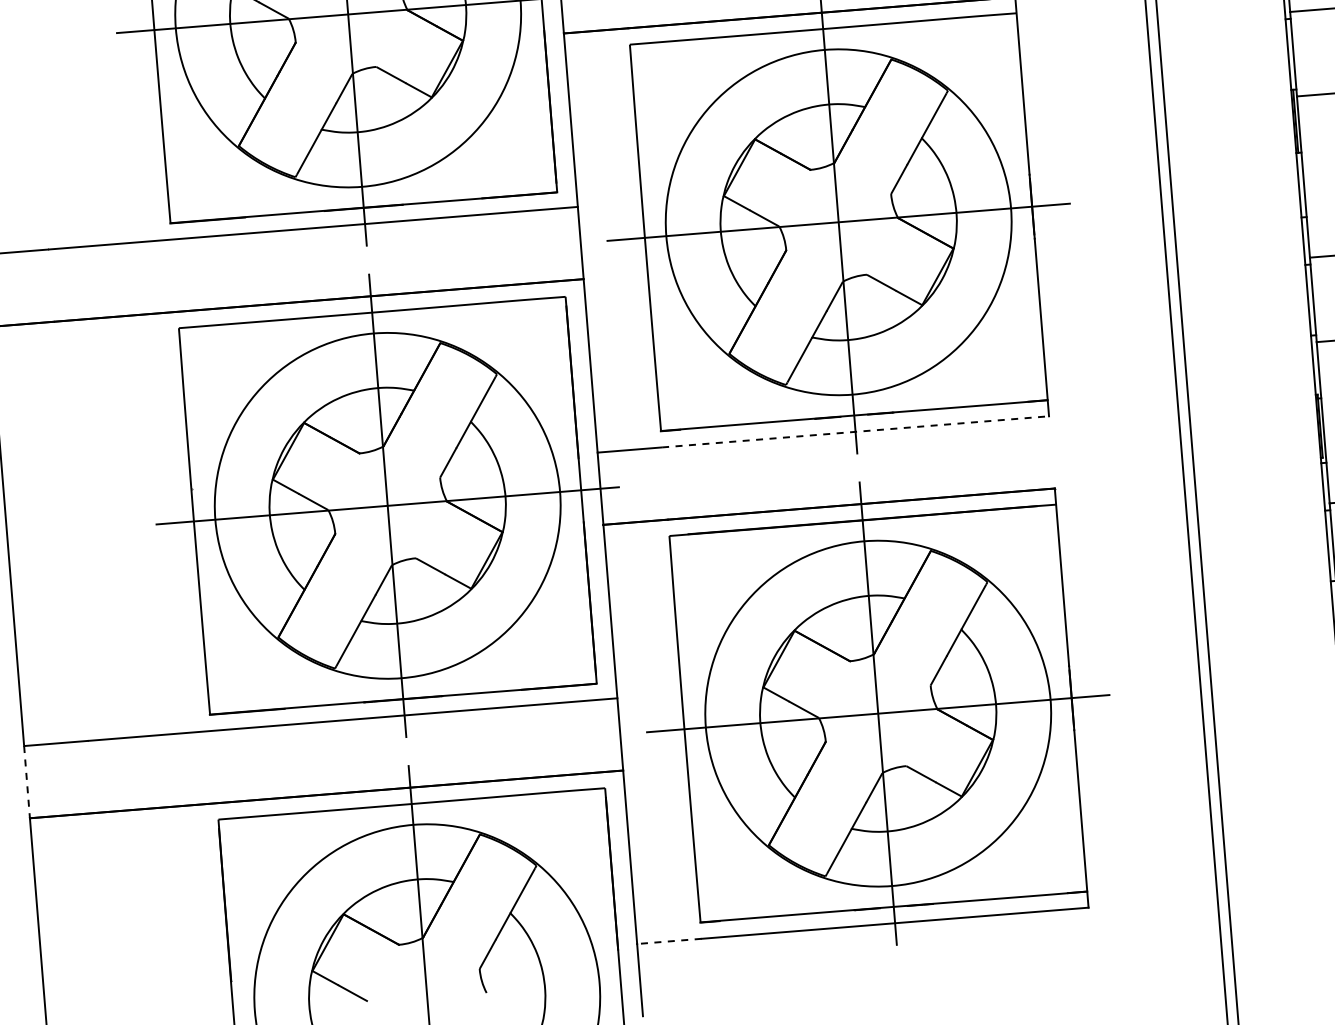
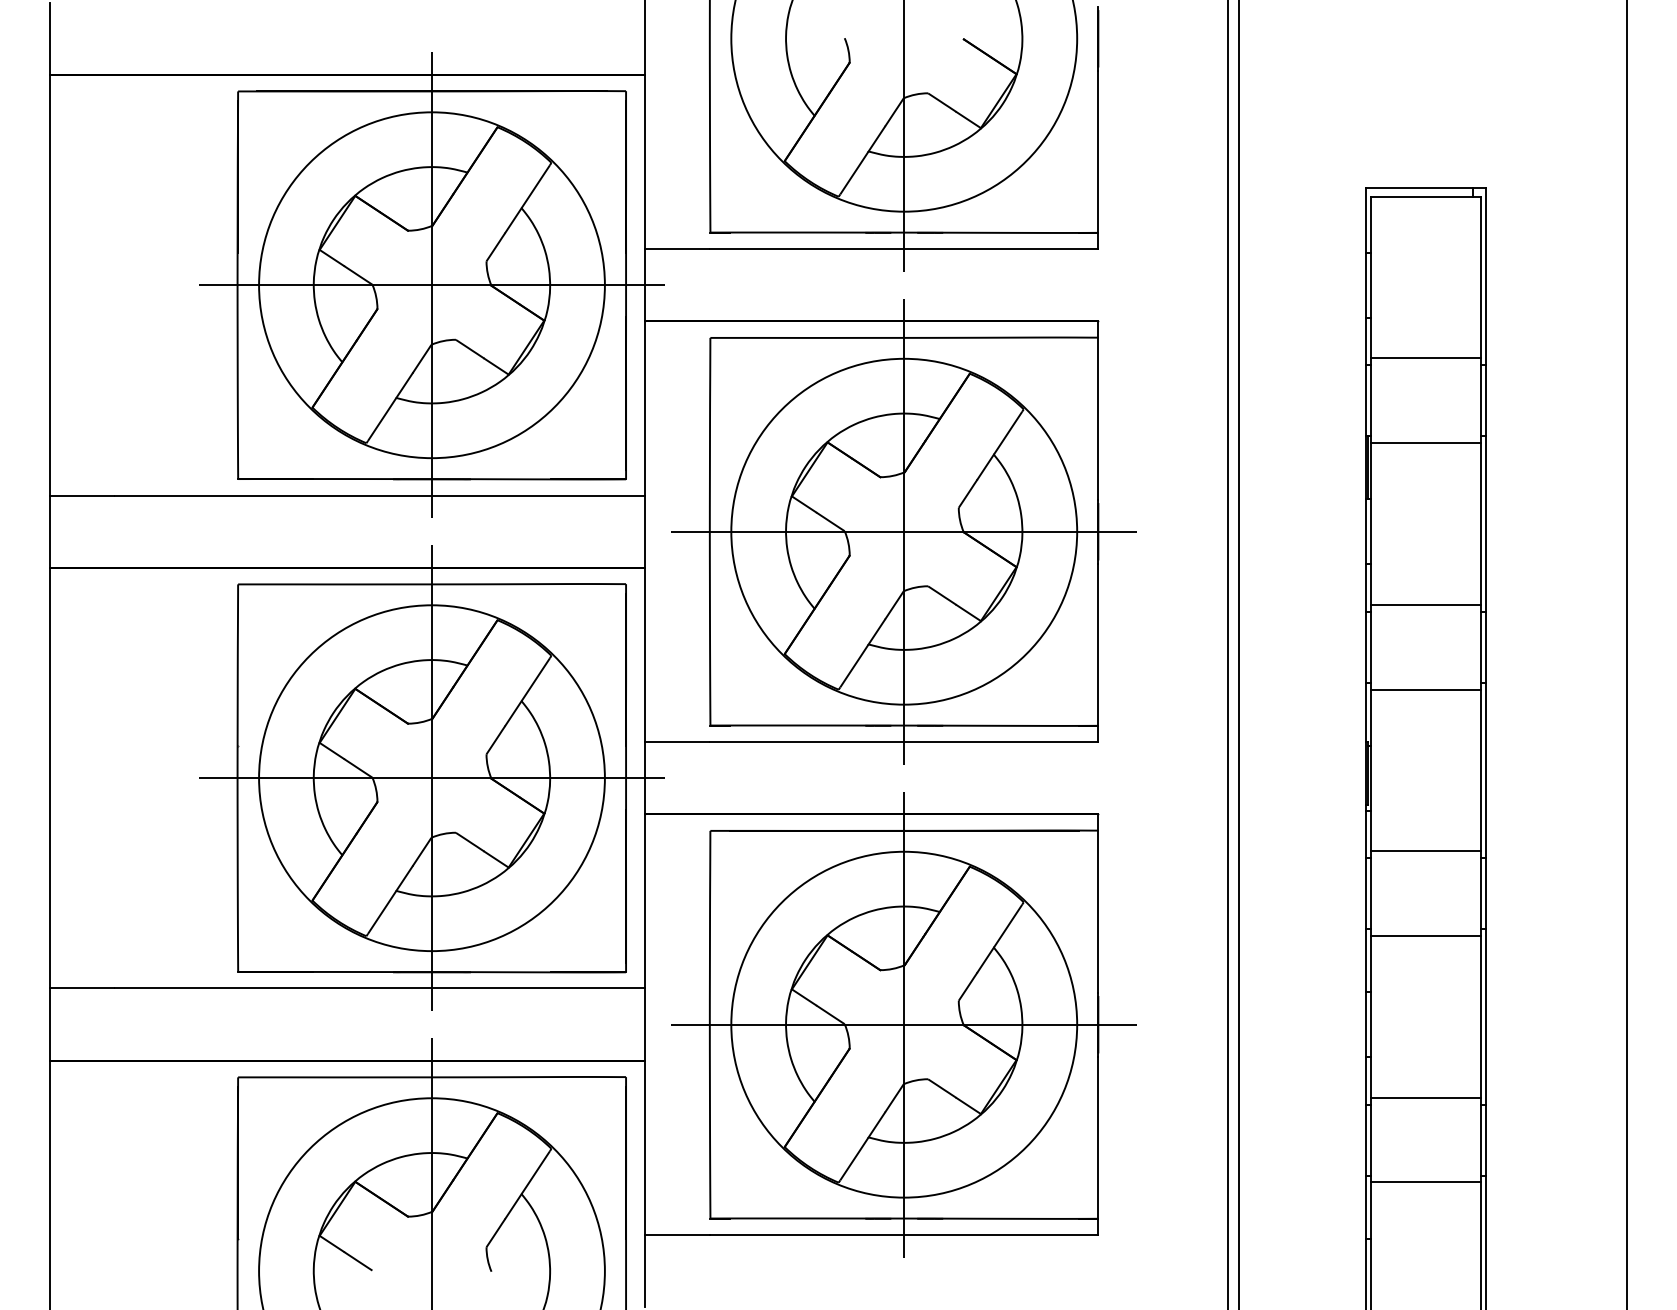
line: (855, 431) -> (904, 741), dashed -> solid
line: (27, 782) -> (50, 1025), dashed -> solid
line: (669, 940) -> (677, 1234), dashed -> solid

